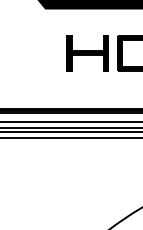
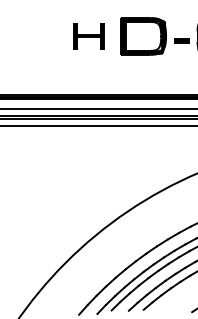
part: (87, 53) -> (88, 36), size x0.7

